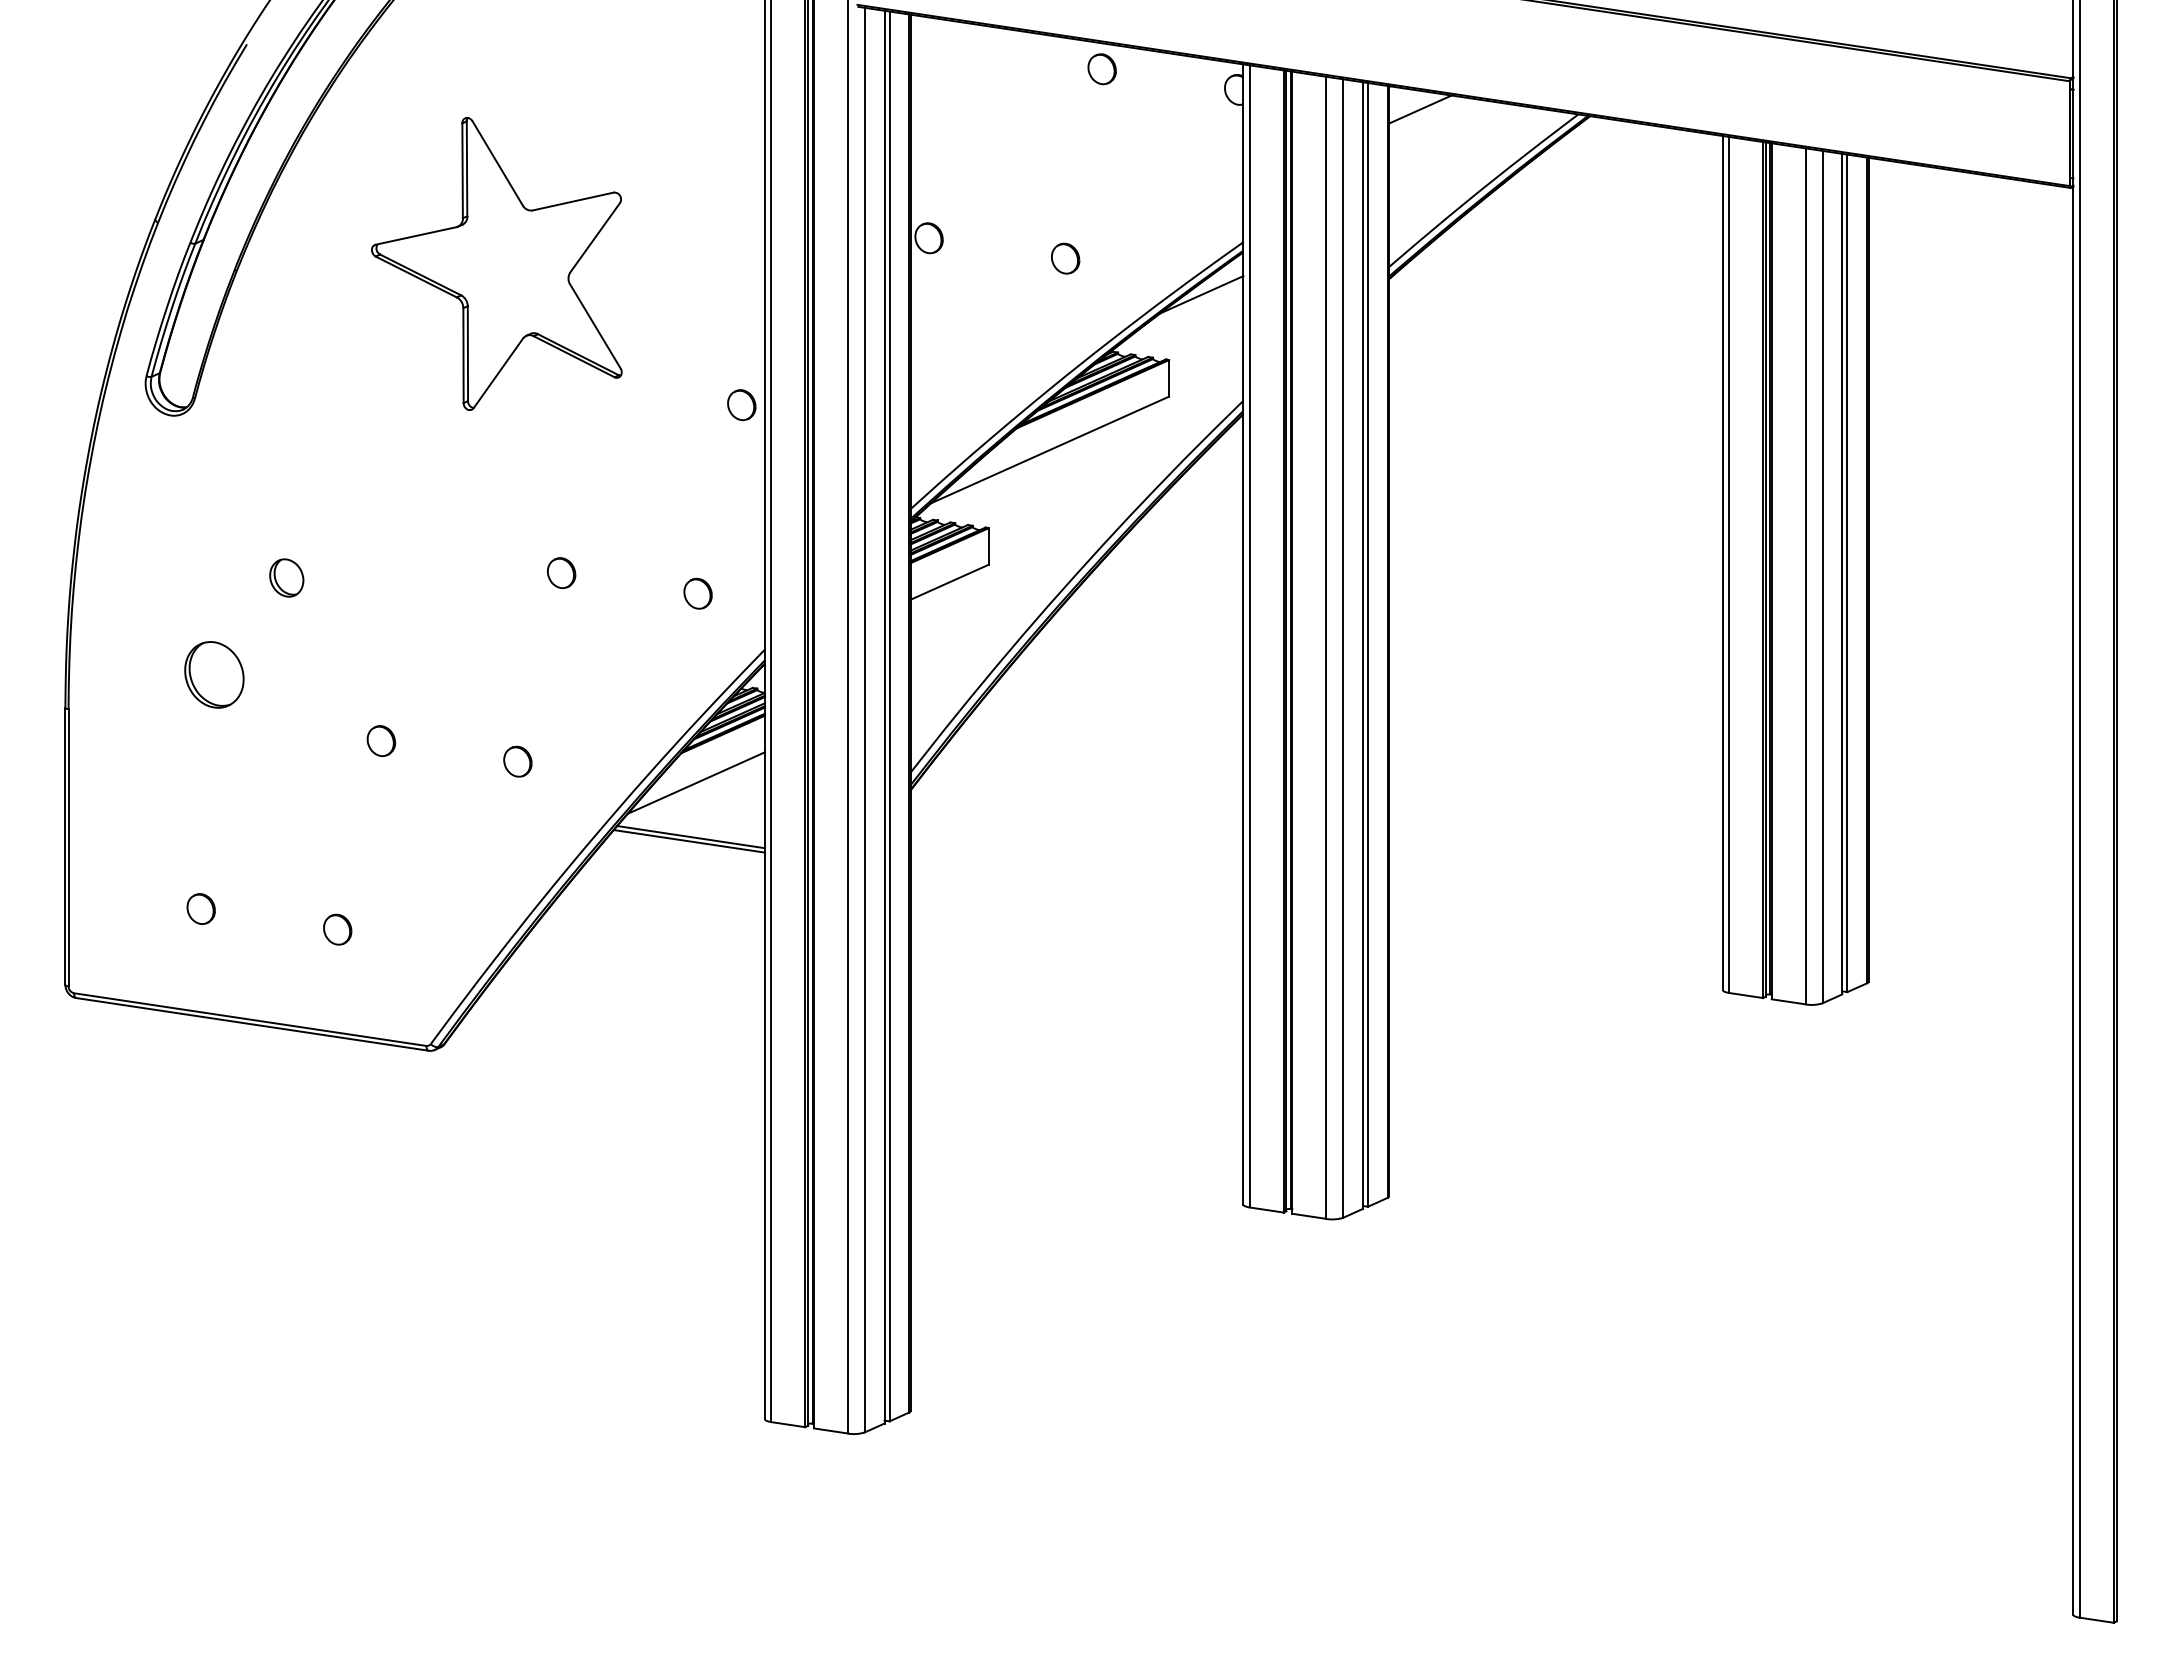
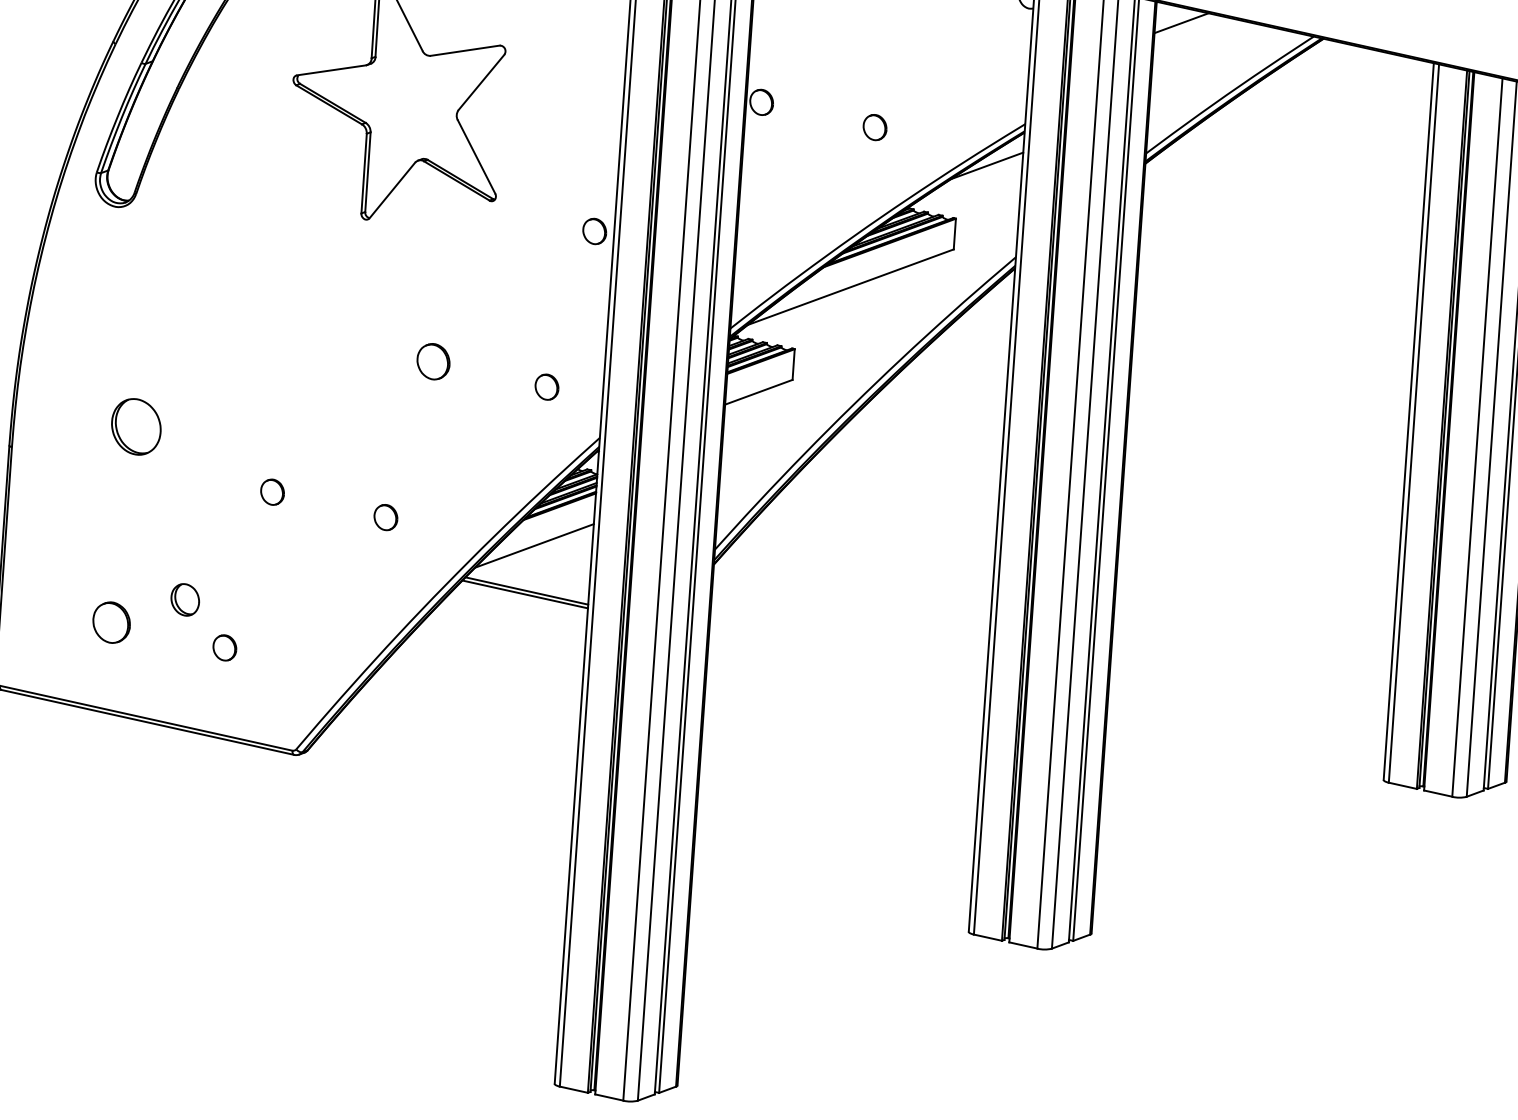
part: (561, 573) -> (433, 362), size x1.4
part: (286, 577) -> (185, 599), moved
part: (200, 908) -> (110, 622), size x1.6

